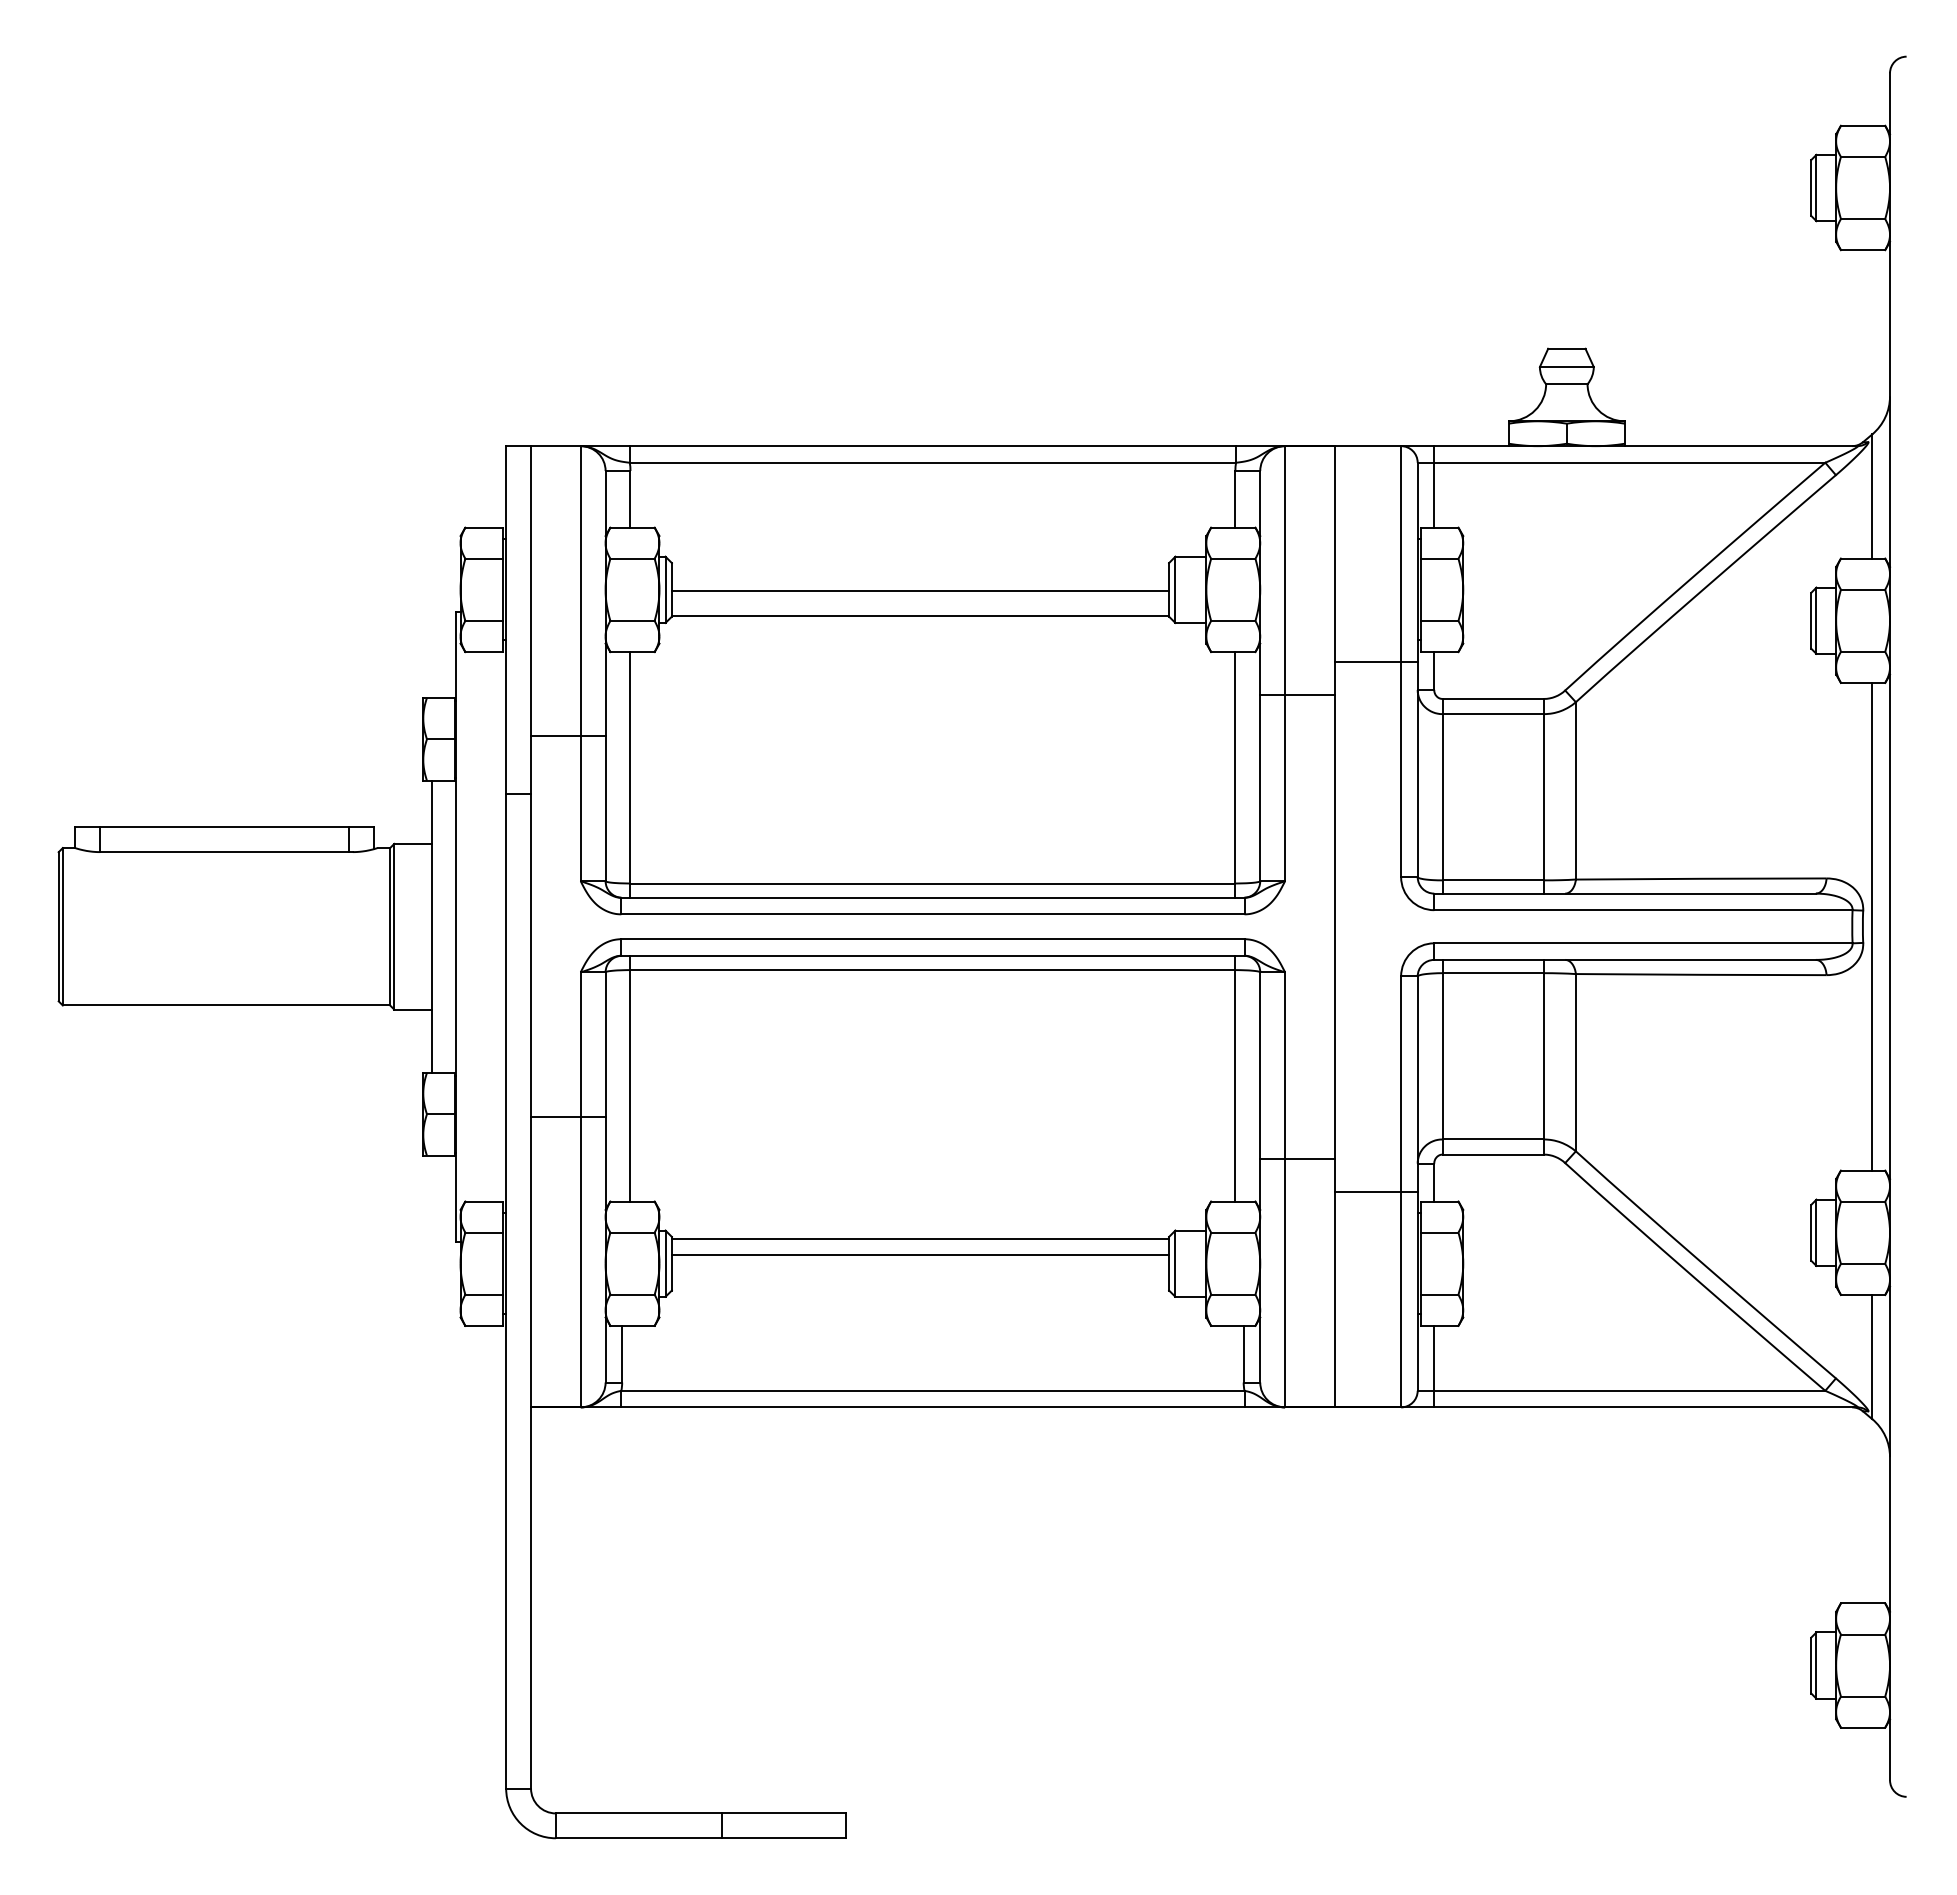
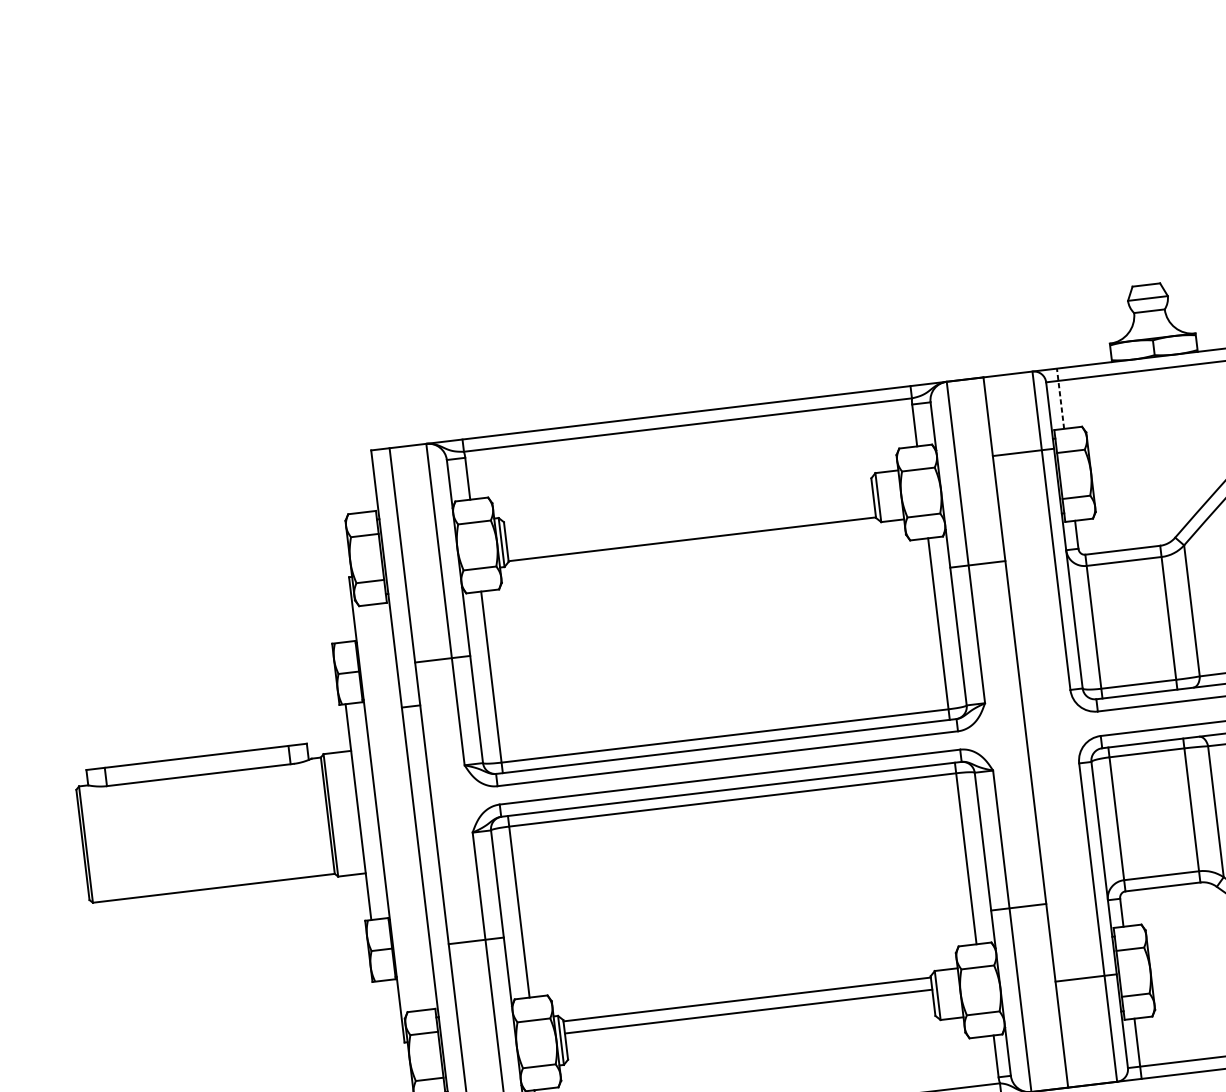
line: (1434, 486) -> (1060, 398), solid -> dashed
line: (920, 591) -> (690, 521), removed
line: (1375, 661) -> (1022, 452), moved
line: (1375, 1191) -> (1085, 977), moved

